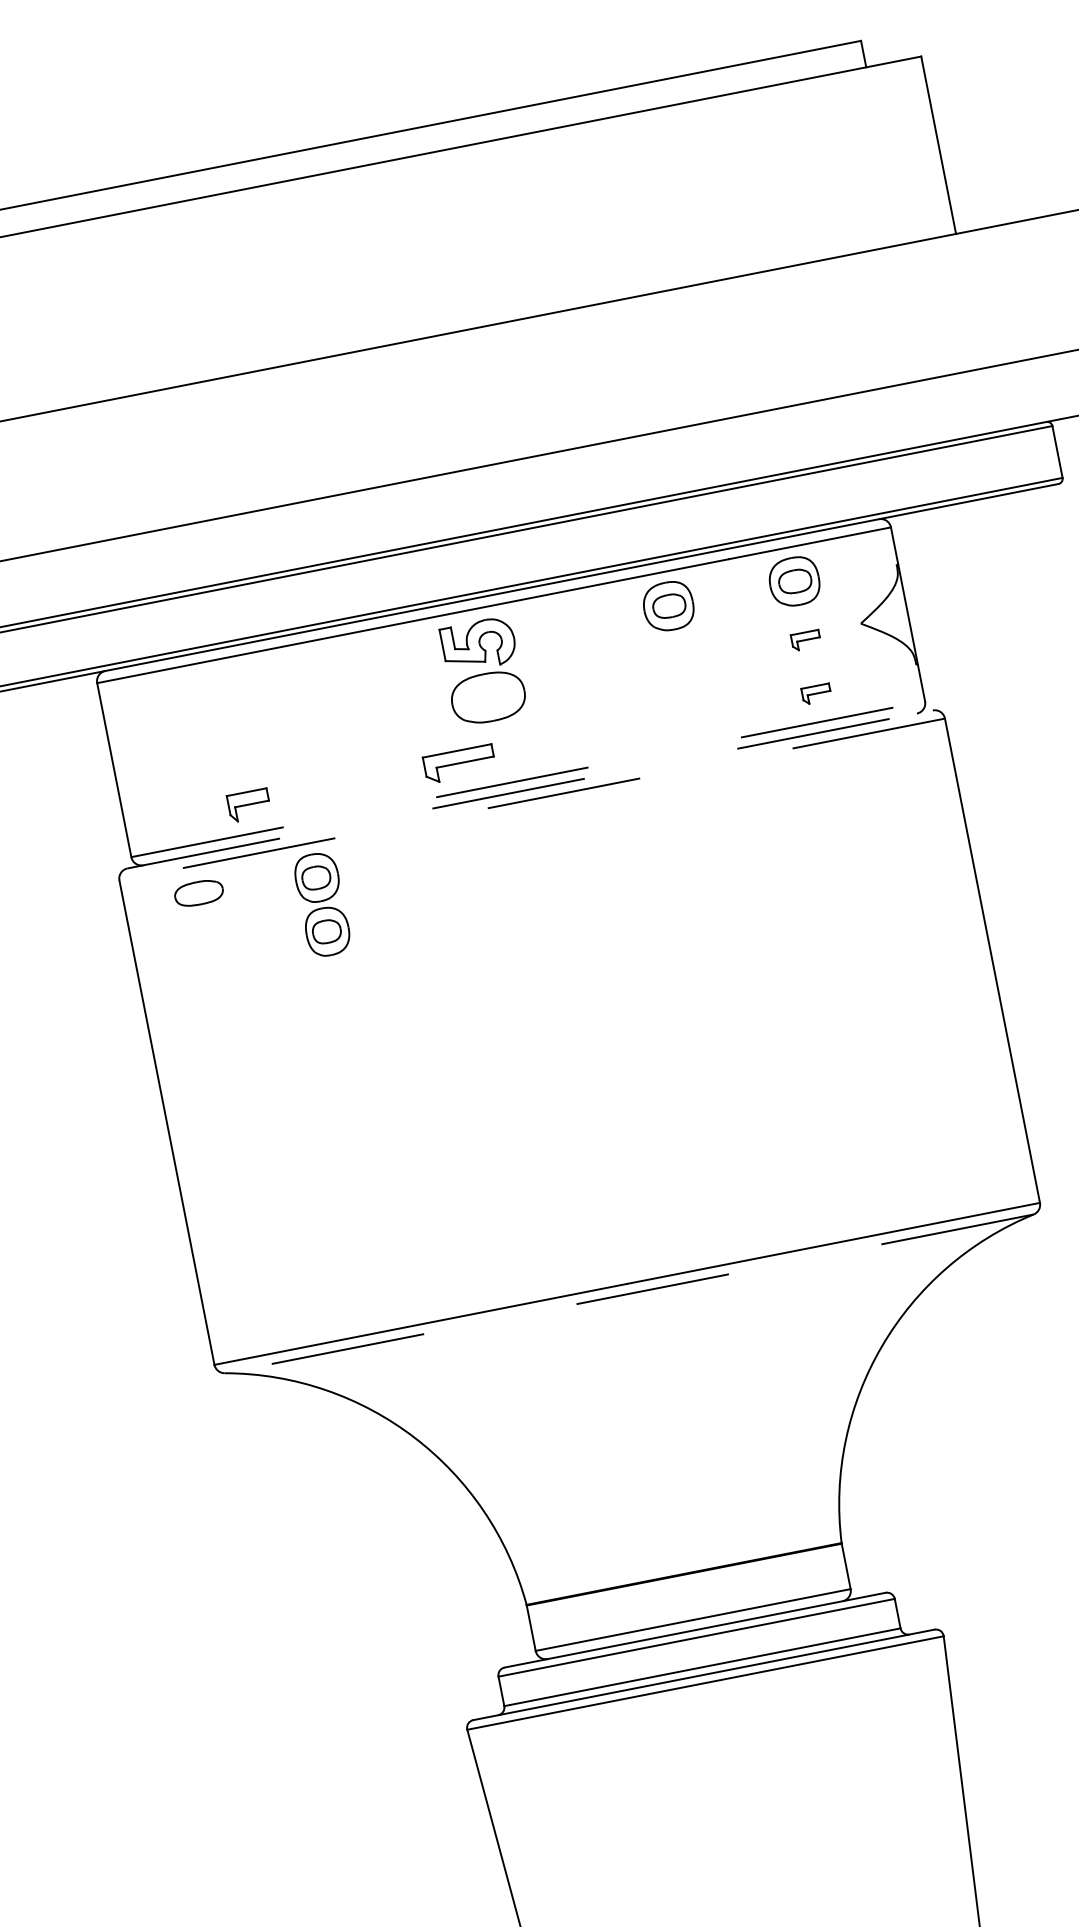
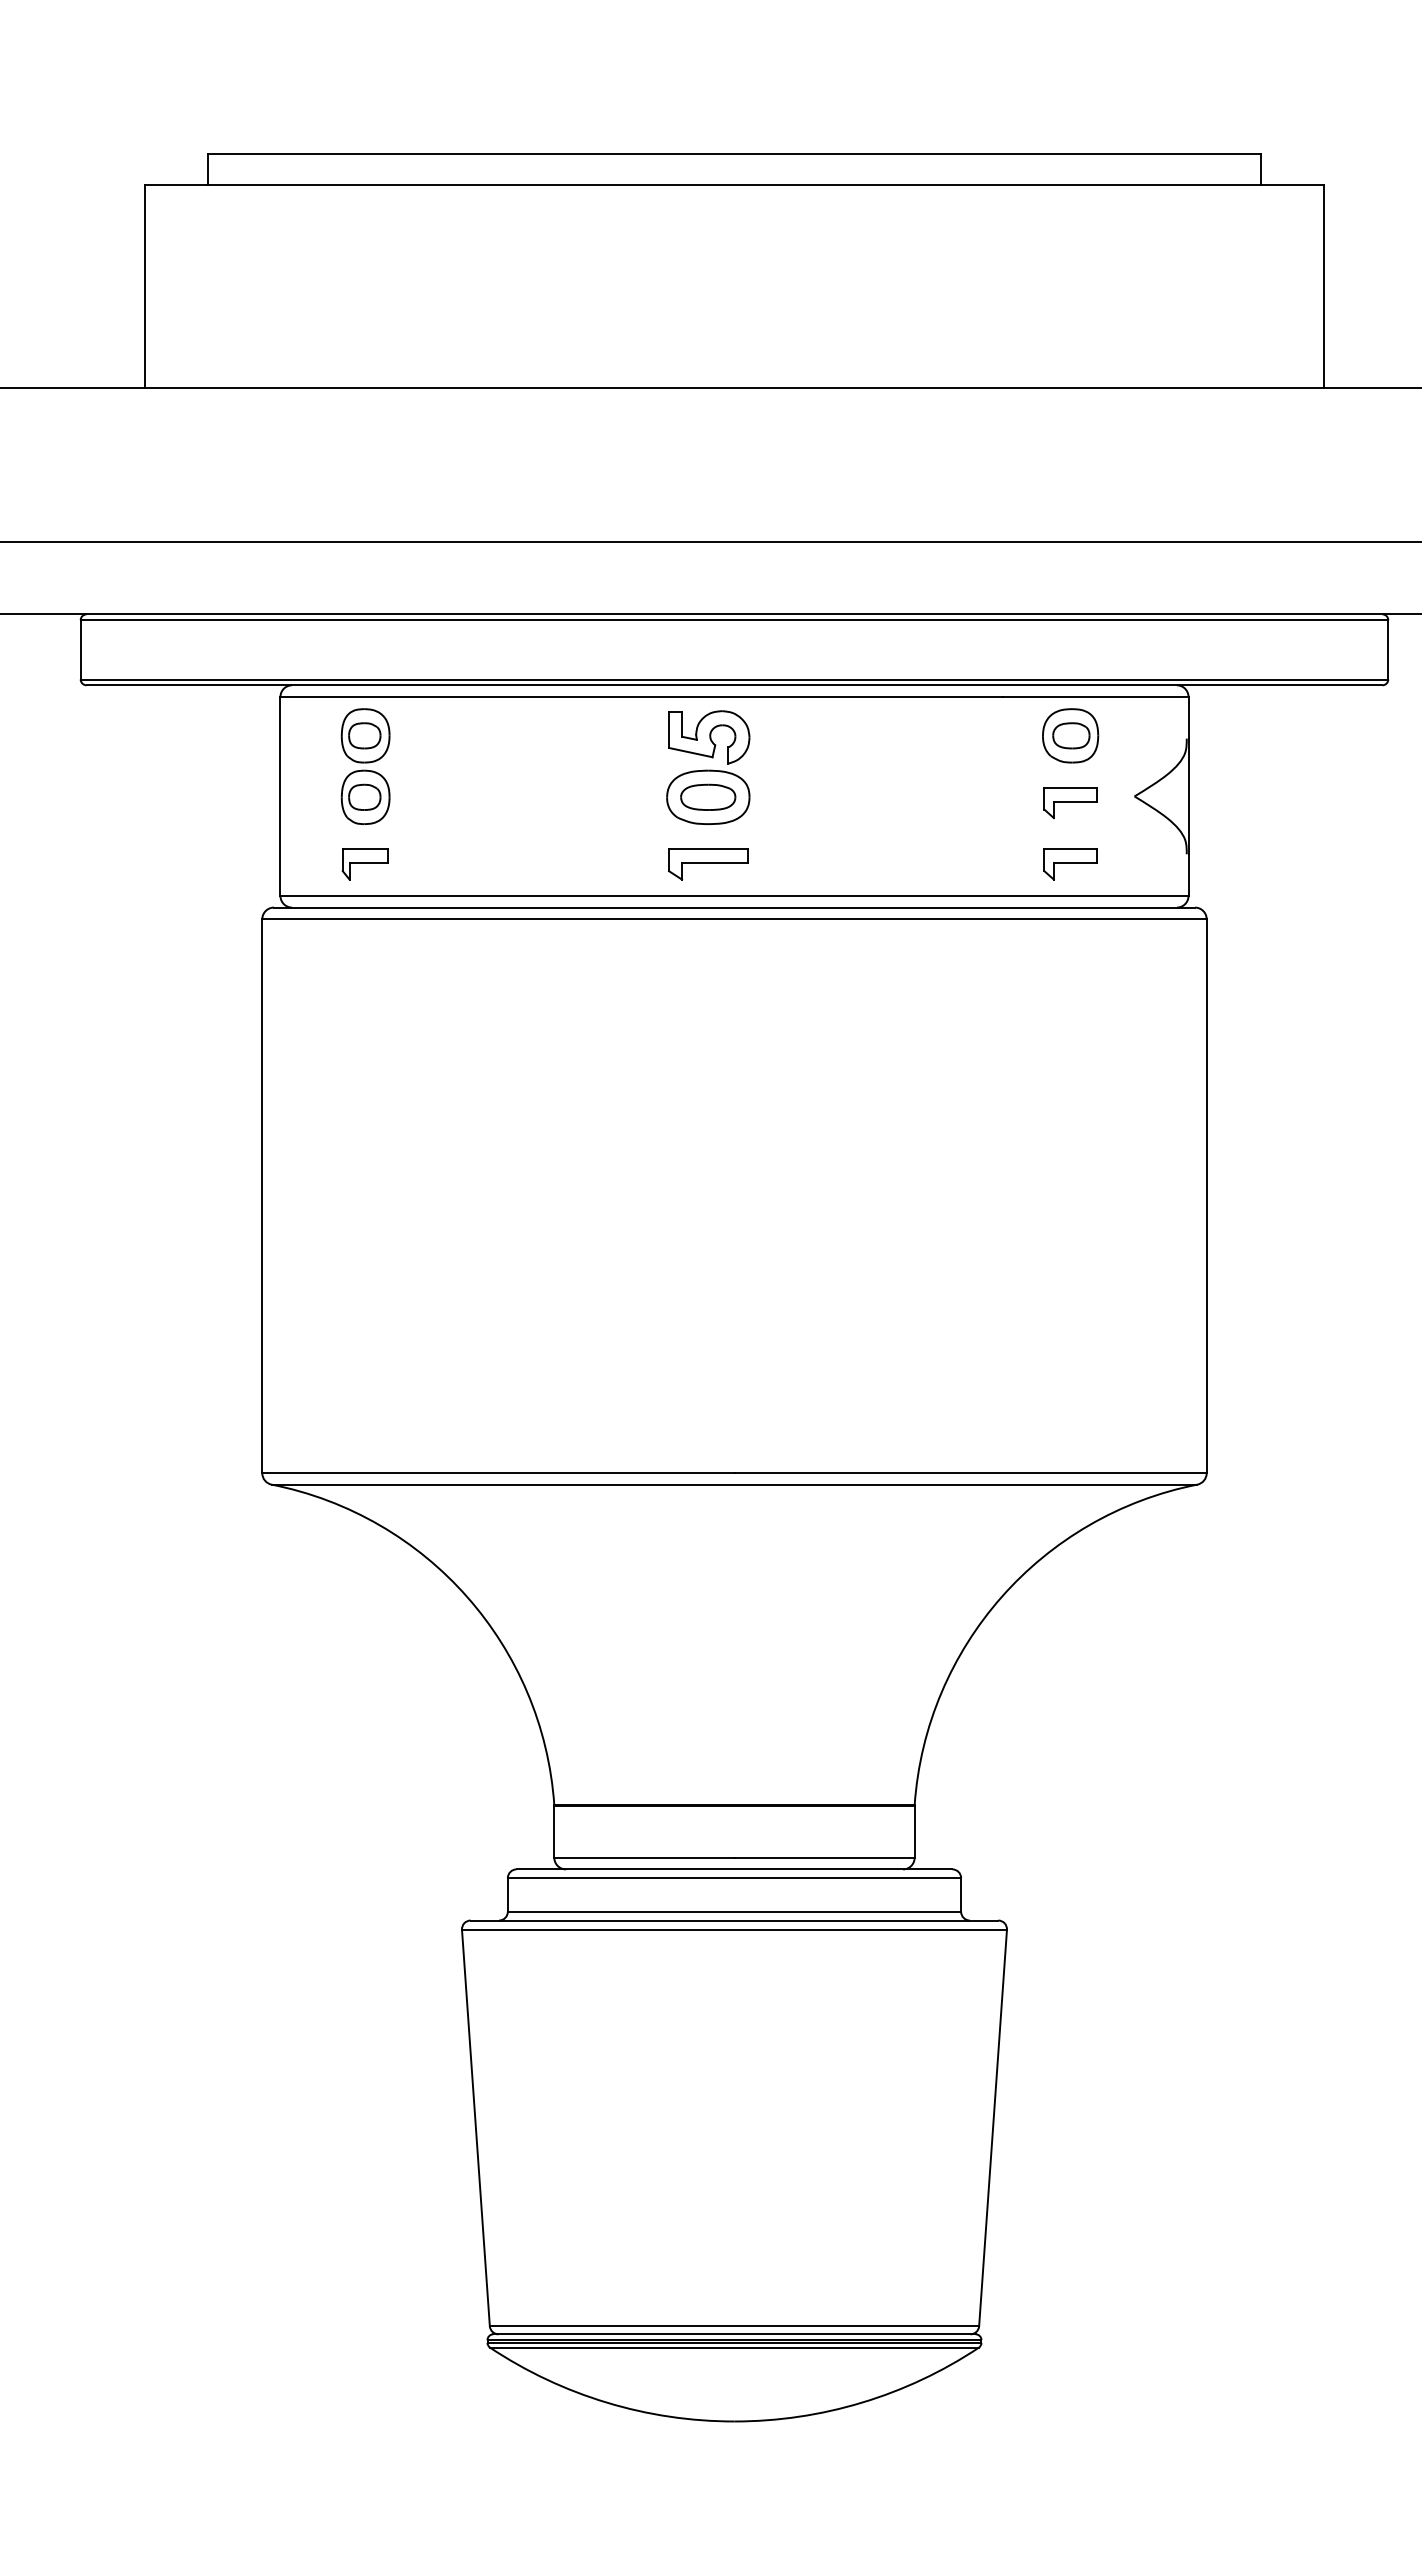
part: (668, 606) -> (926, 735), removed
part: (806, 640) -> (1070, 803), size x1.67
part: (816, 694) -> (1070, 864), size x1.67
part: (459, 764) -> (708, 864), moved
line: (528, 778) -> (734, 895), dashed -> solid
line: (530, 789) -> (734, 907), dashed -> solid
line: (532, 799) -> (734, 919), dashed -> solid
part: (248, 805) -> (364, 864), moved
part: (199, 892) -> (708, 796), moved
part: (322, 904) -> (365, 766), moved
line: (629, 1293) -> (734, 1484), dashed -> solid

